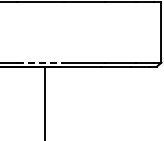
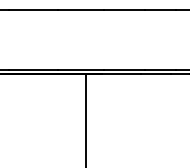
line: (40, 62) -> (81, 69), dashed -> solid

